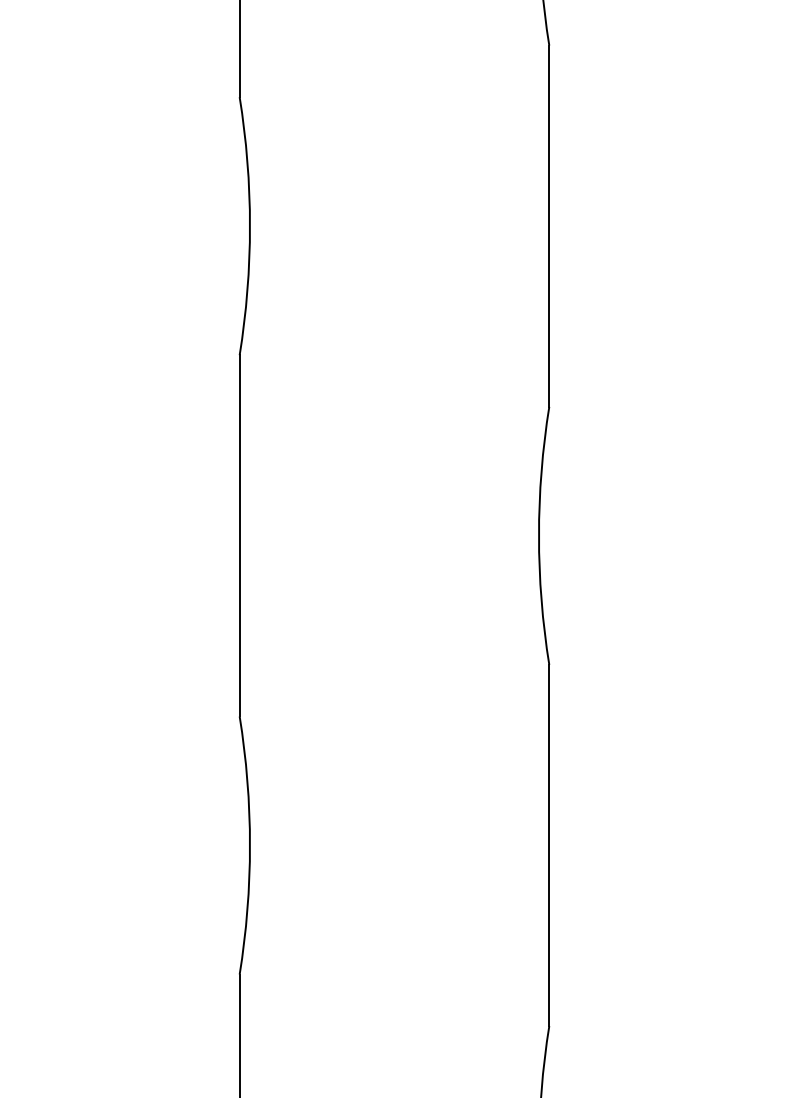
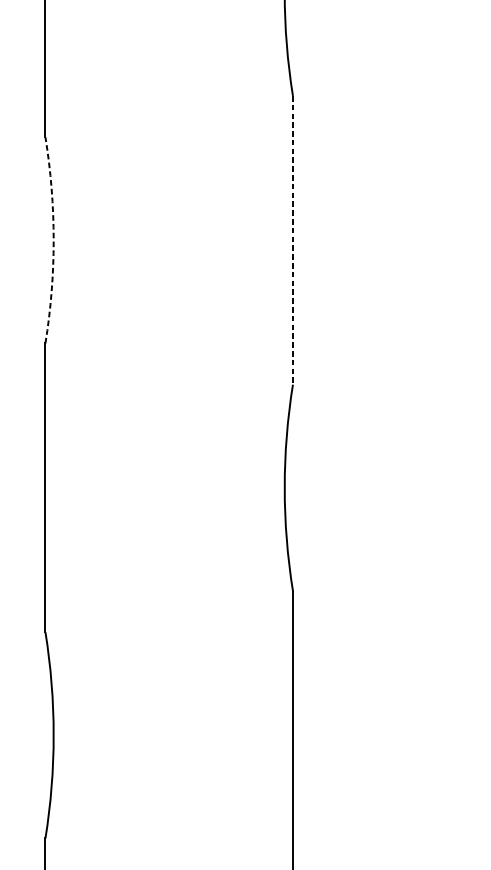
arc: (249, 226) -> (53, 240), solid -> dashed
line: (549, 226) -> (293, 240), solid -> dashed

